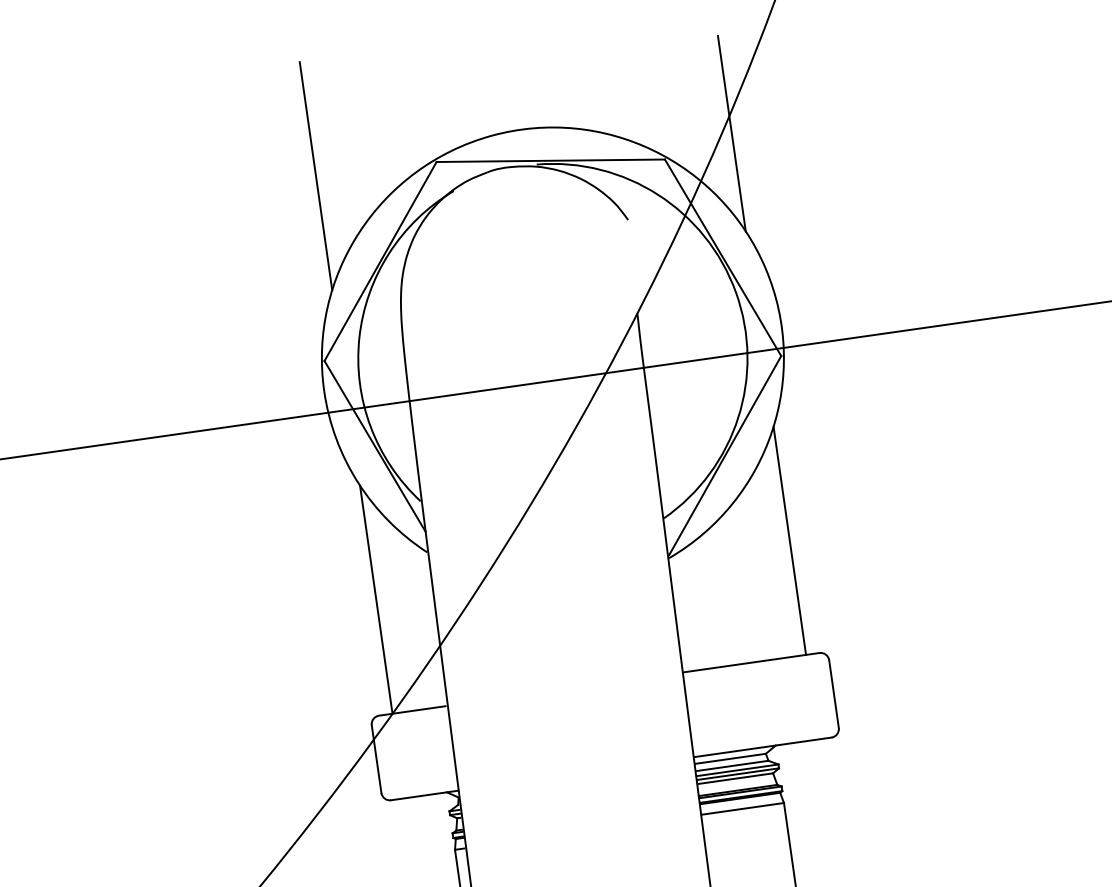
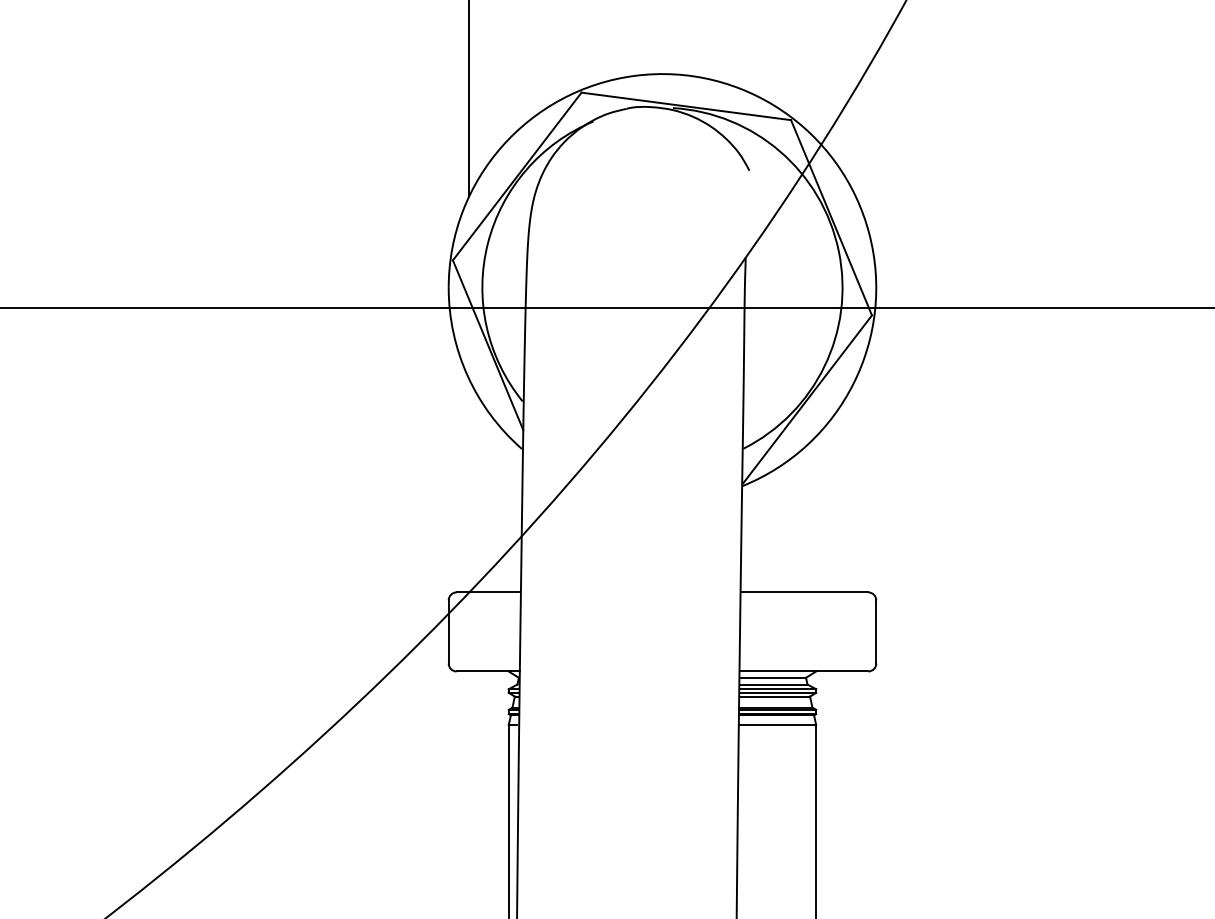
line: (731, 132) -> (855, 104), removed
line: (789, 540) -> (855, 485), removed
line: (376, 599) -> (469, 485), removed

